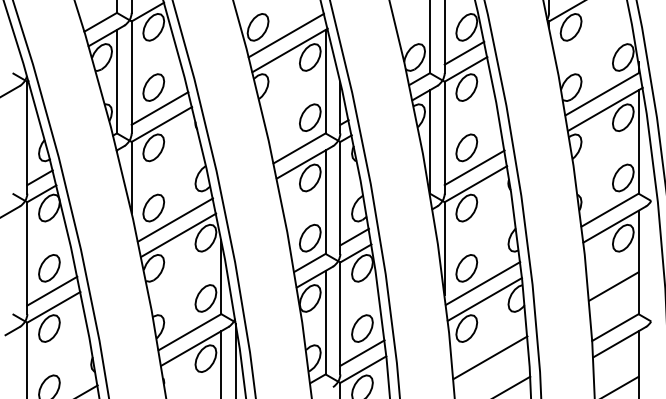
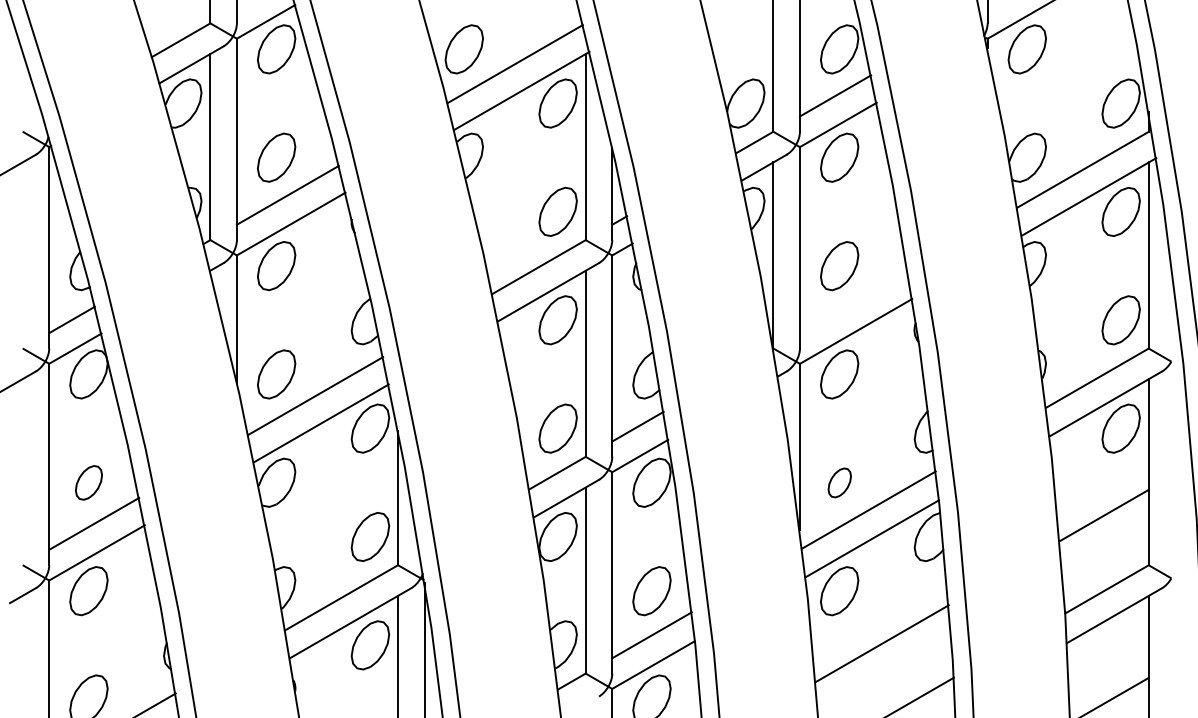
line: (474, 167) -> (853, 301), removed
part: (49, 268) -> (89, 483), size x0.7
part: (466, 268) -> (839, 483), size x0.6

